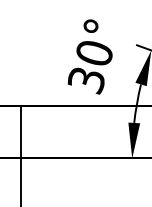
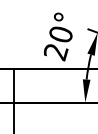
text: (86, 81) -> (55, 52), 30° -> 20°

